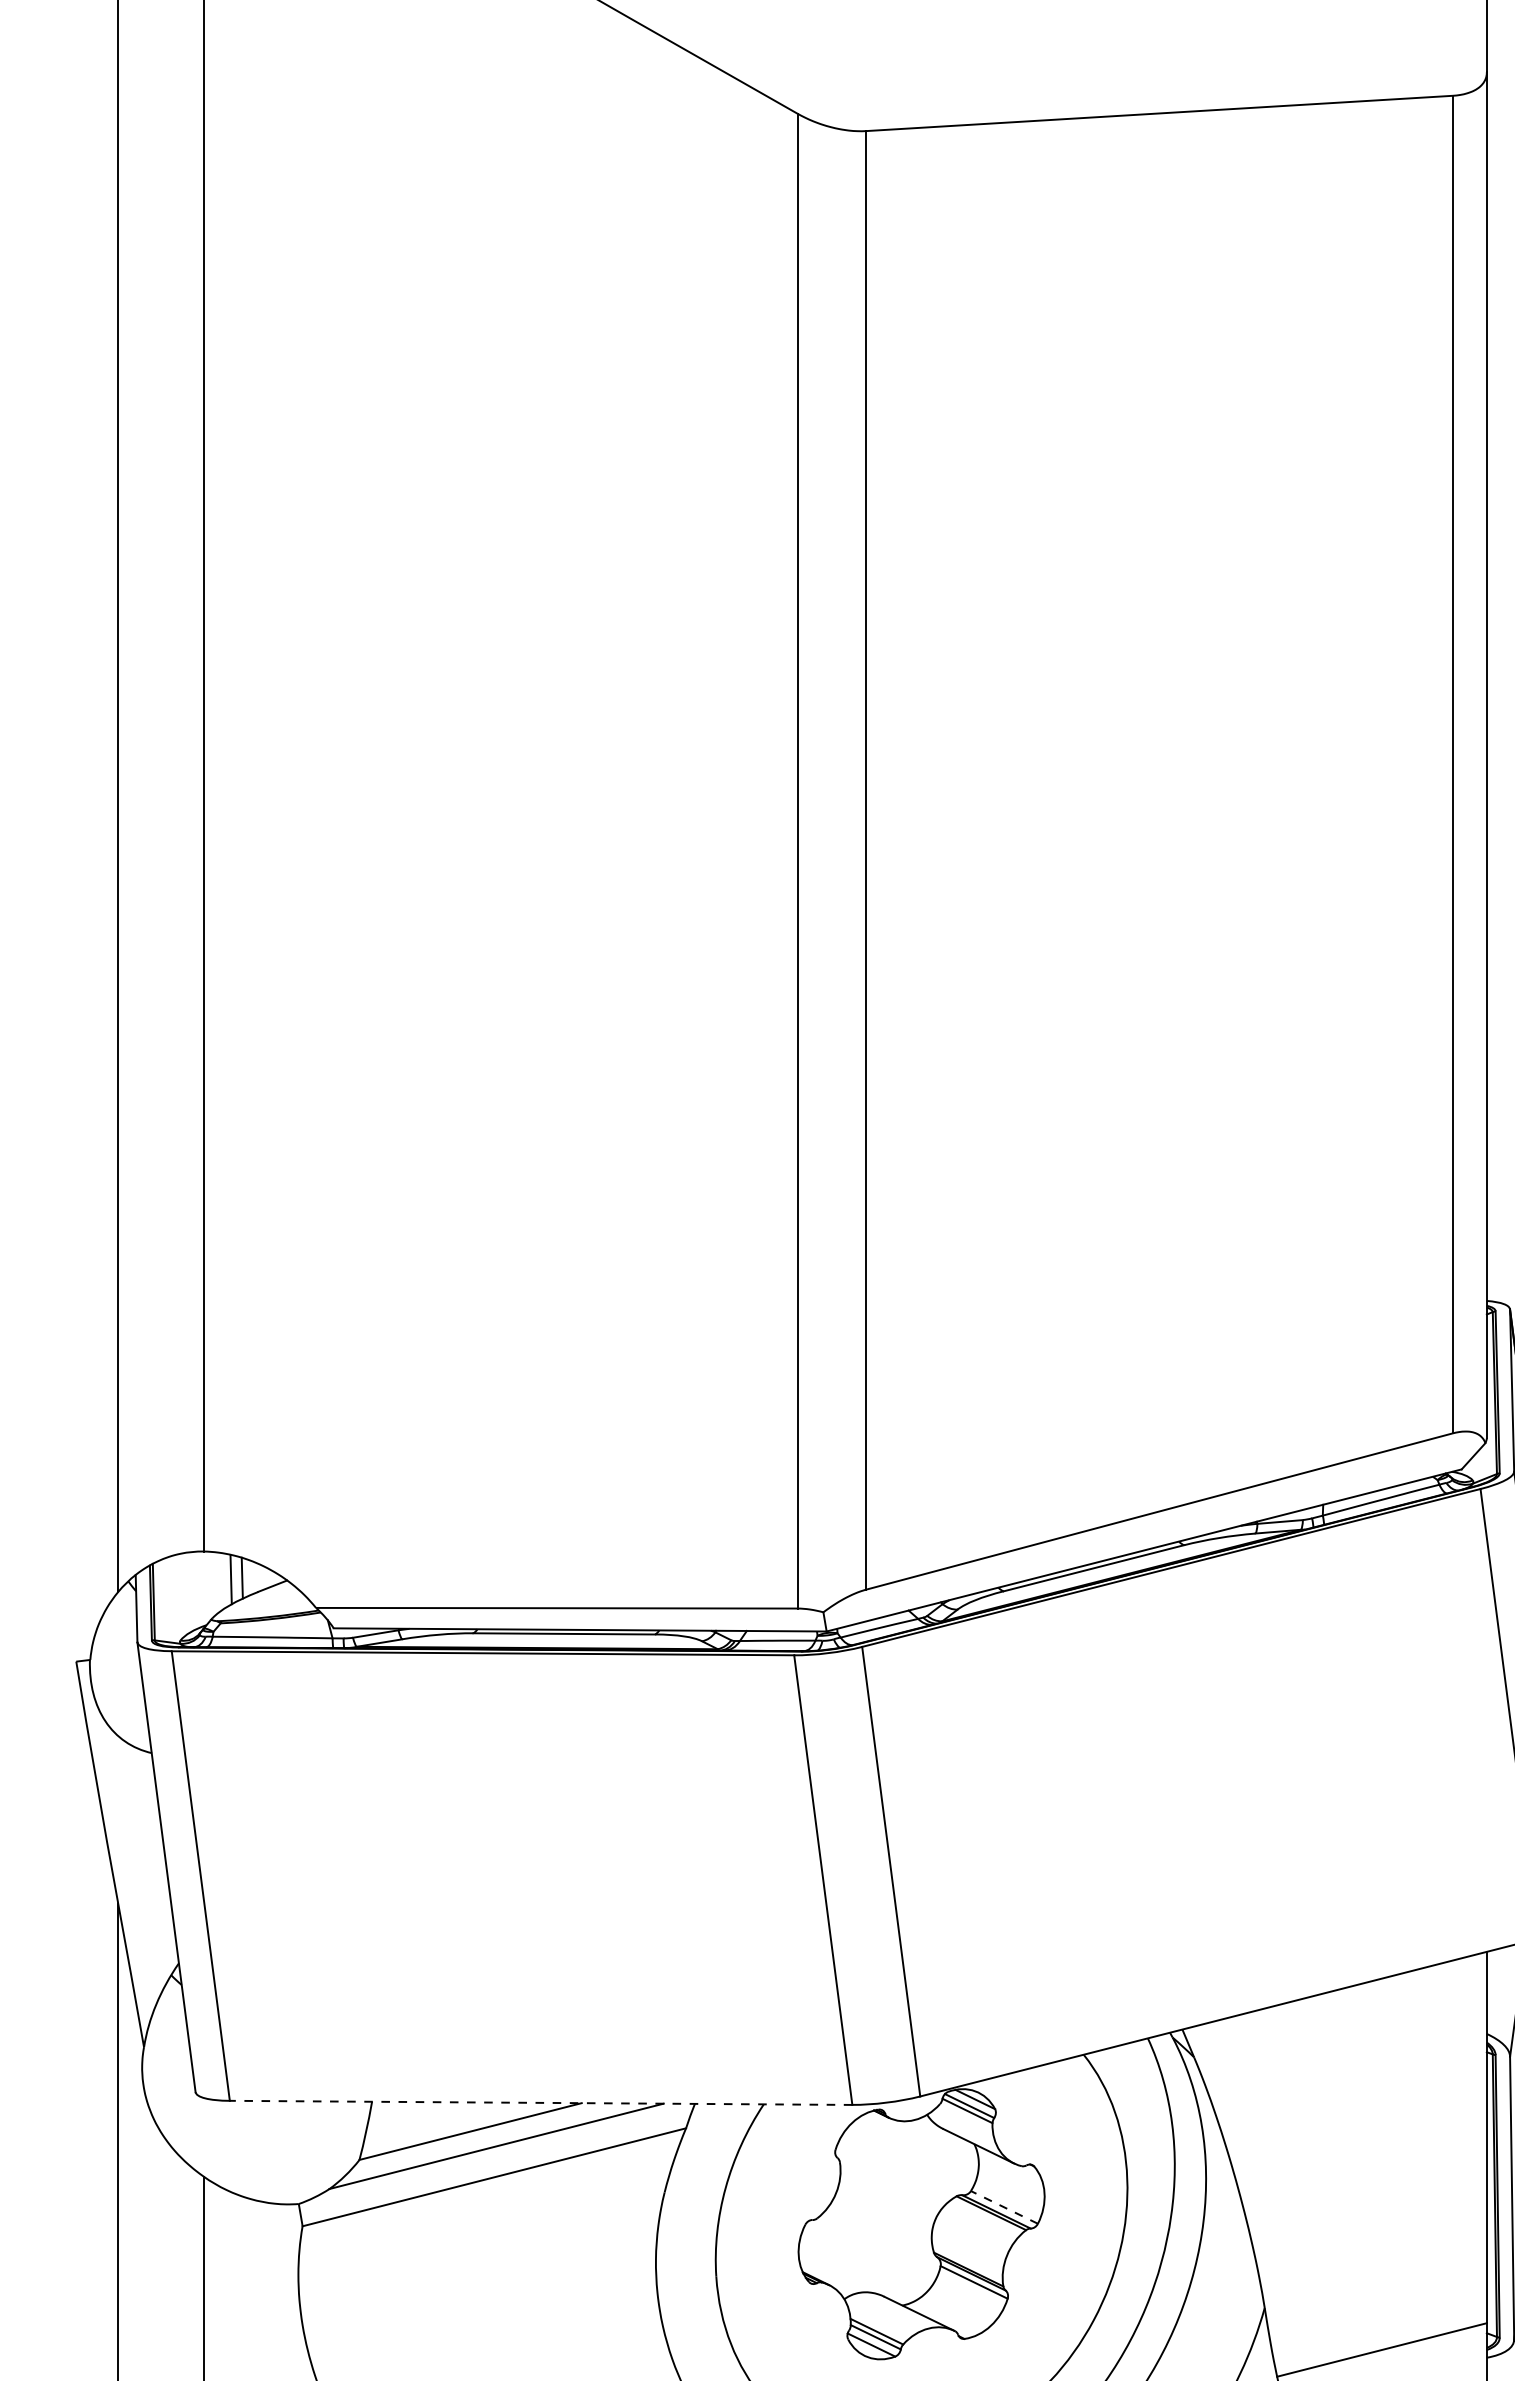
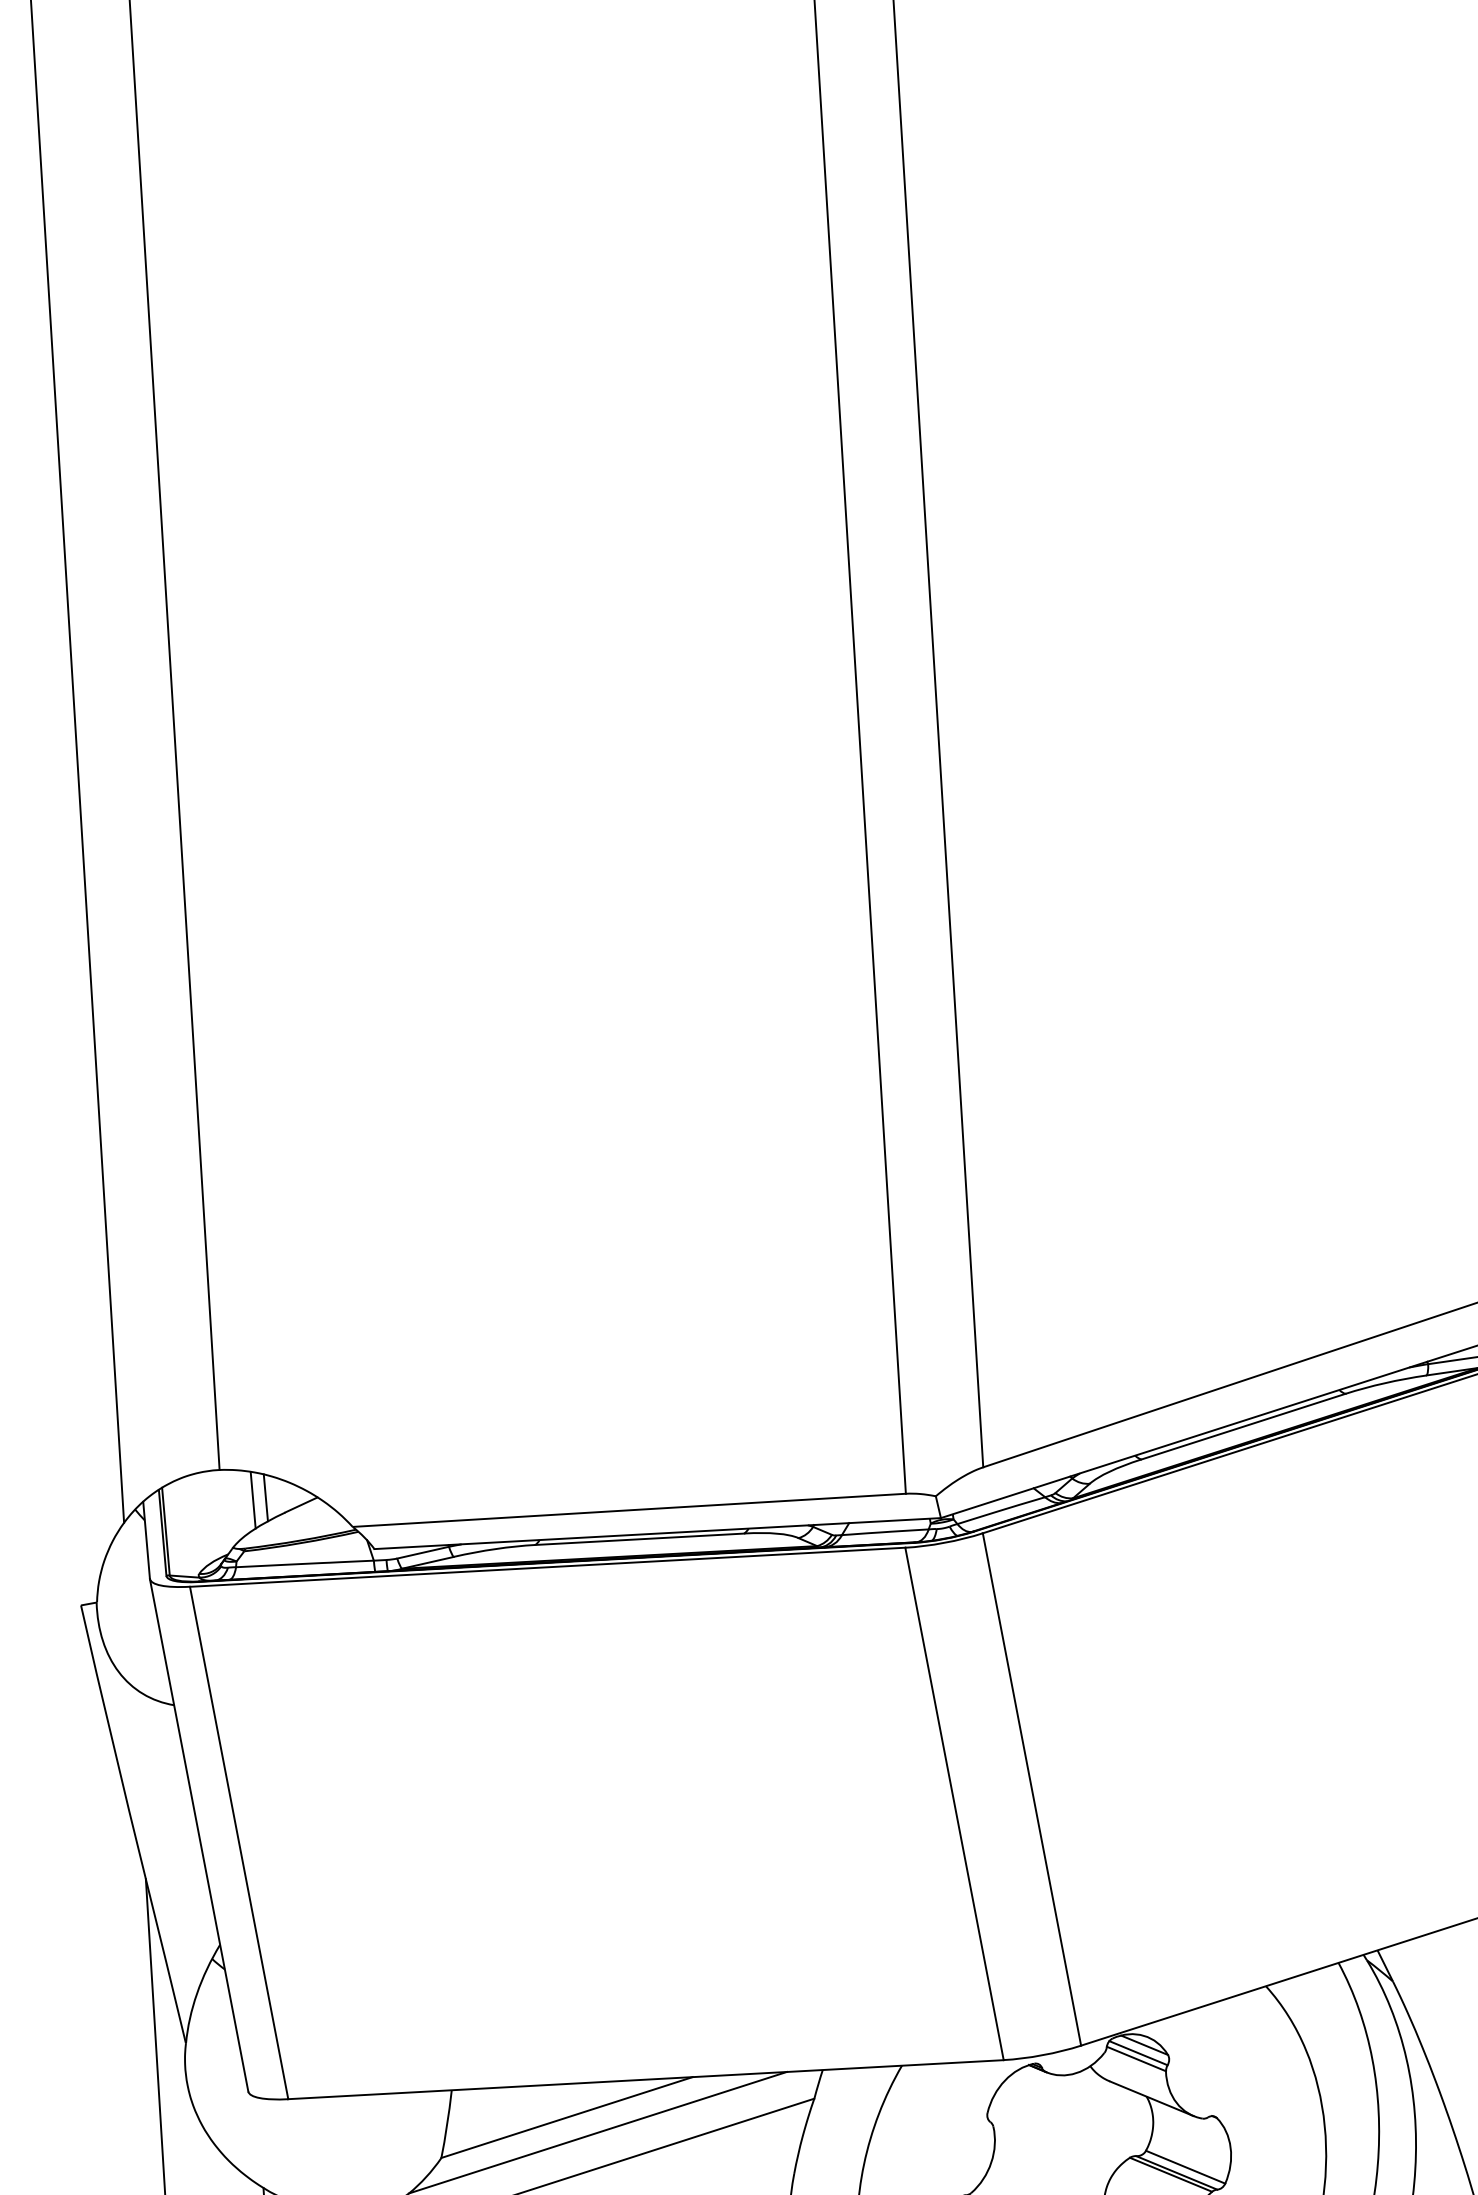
line: (540, 2102) -> (645, 2079), dashed -> solid
line: (1004, 2207) -> (1185, 2167), dashed -> solid

